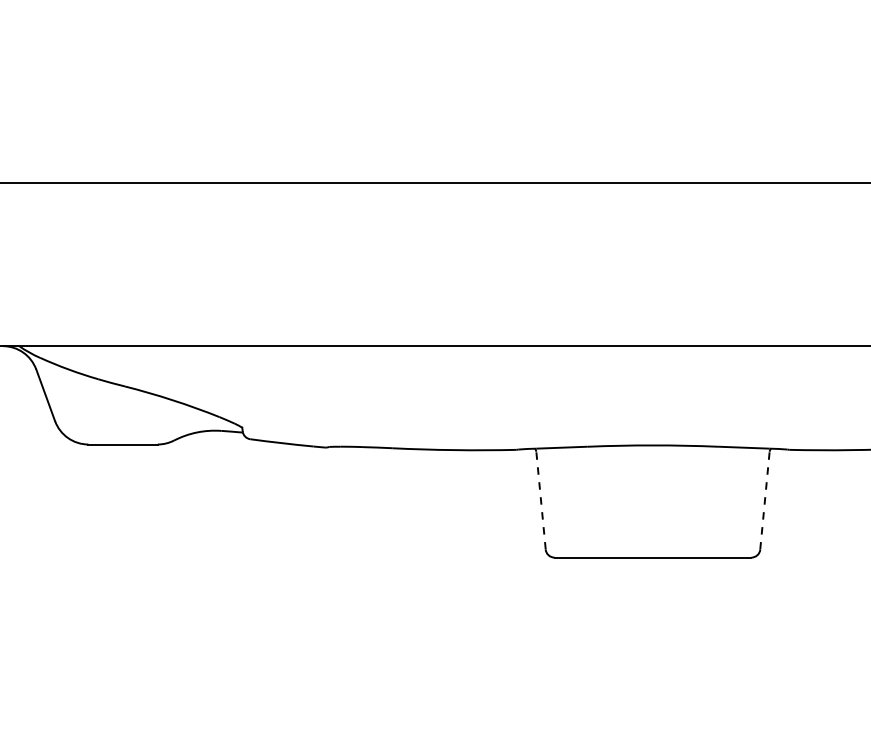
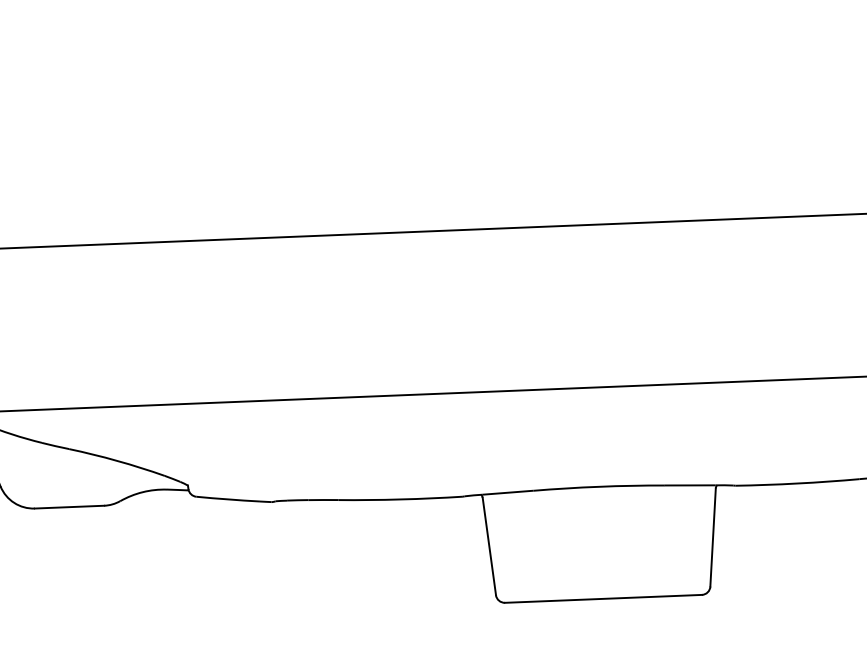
line: (540, 500) -> (488, 546), dashed -> solid
line: (765, 500) -> (713, 537), dashed -> solid

